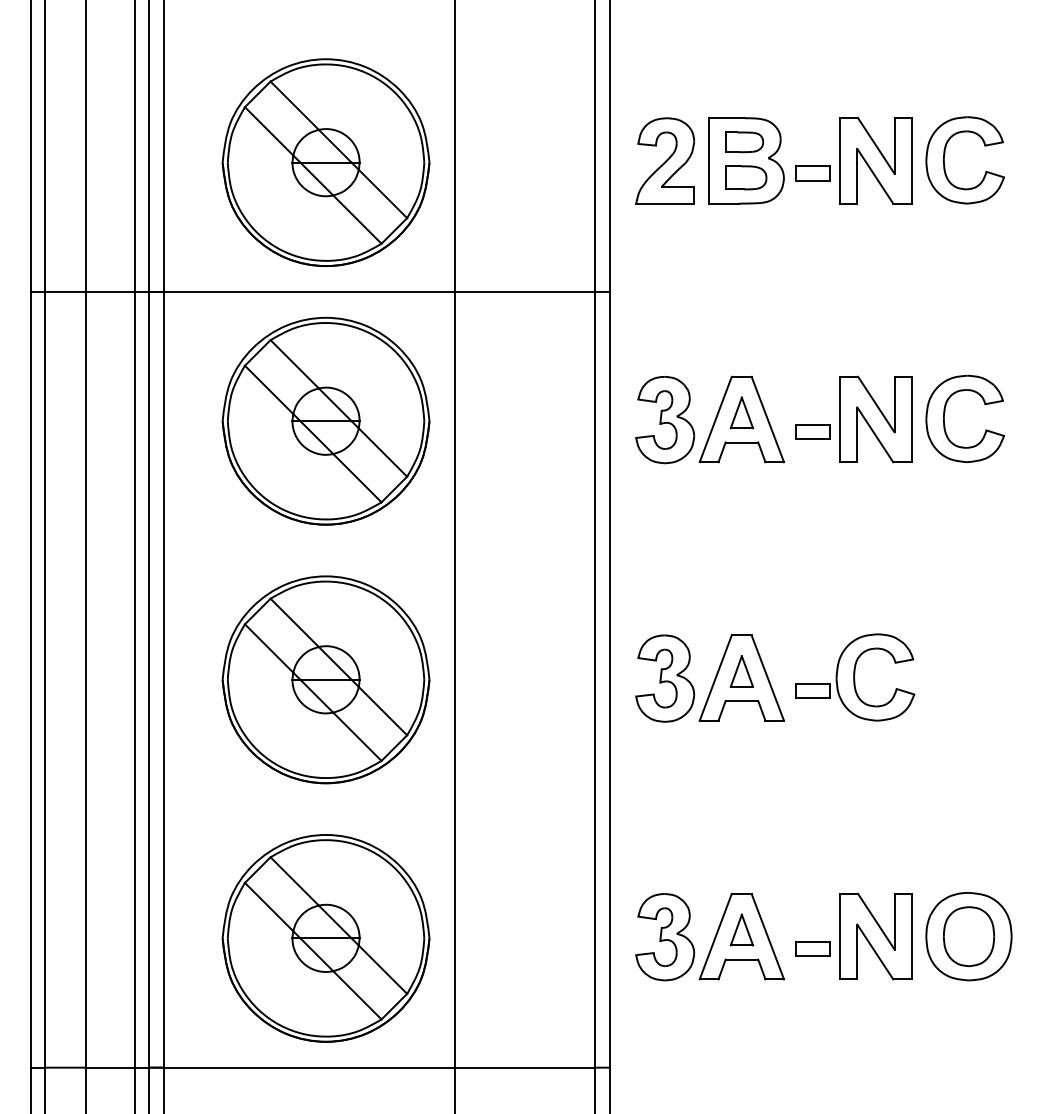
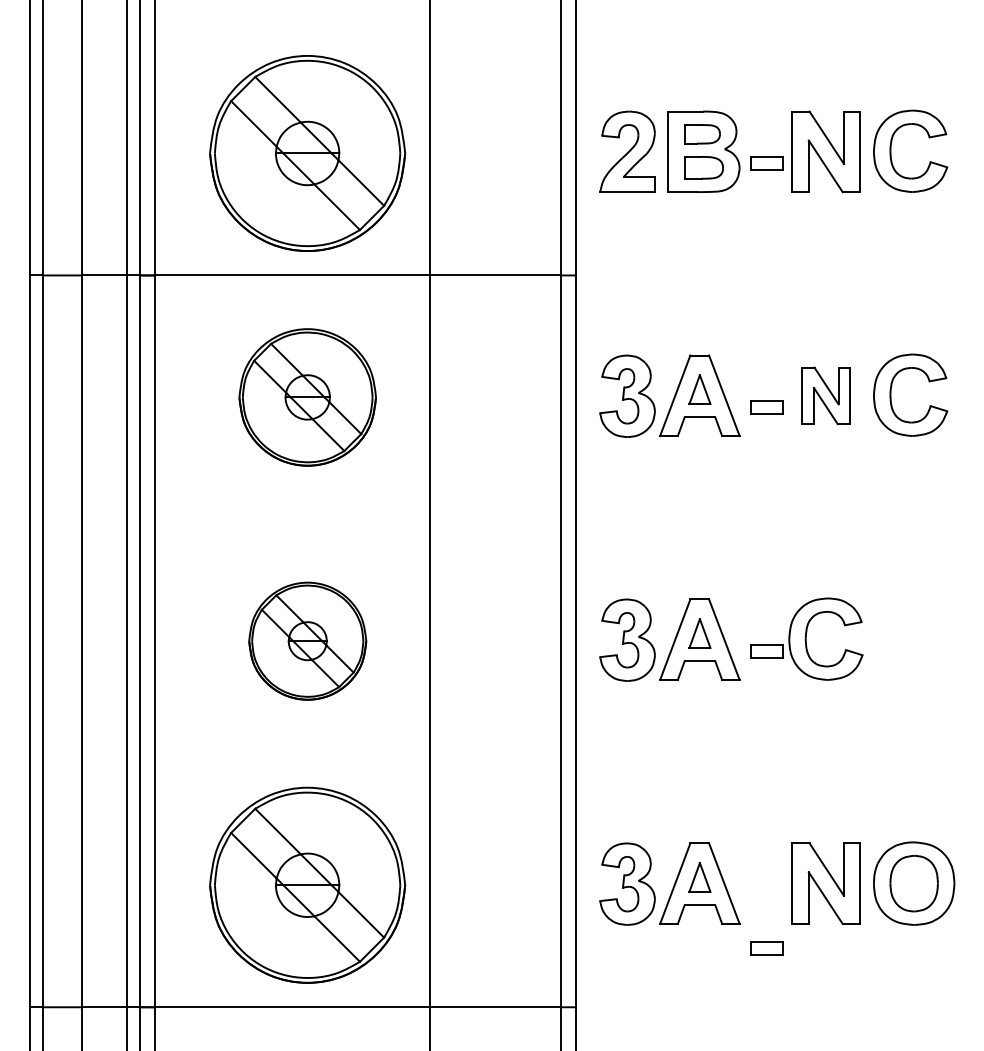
part: (875, 419) -> (825, 395), size x0.7
part: (325, 421) -> (307, 397), size x0.7
part: (325, 678) -> (307, 640), size x0.6
part: (812, 949) -> (766, 948), moved

